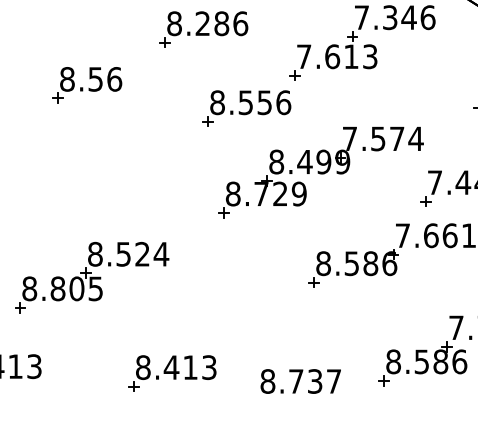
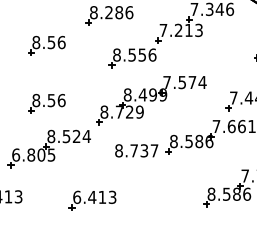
text: (332, 55) -> (178, 29), 7.613 -> 7.213
part: (320, 172) -> (151, 100), moved
part: (86, 192) -> (46, 103), added
text: (30, 287) -> (16, 154), 8.805 -> 6.805
text: (144, 365) -> (77, 196), 8.413 -> 6.413
text: (300, 380) -> (136, 150), moved

